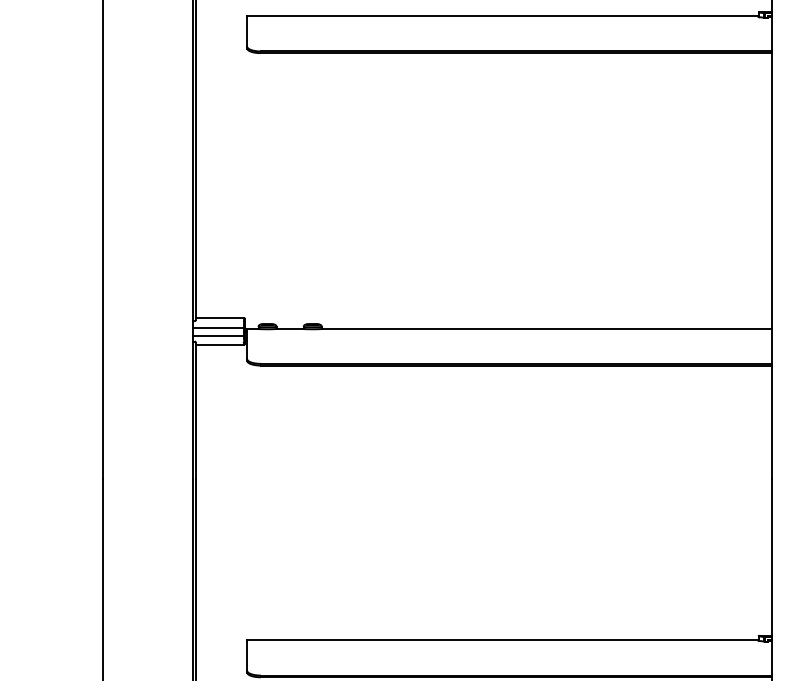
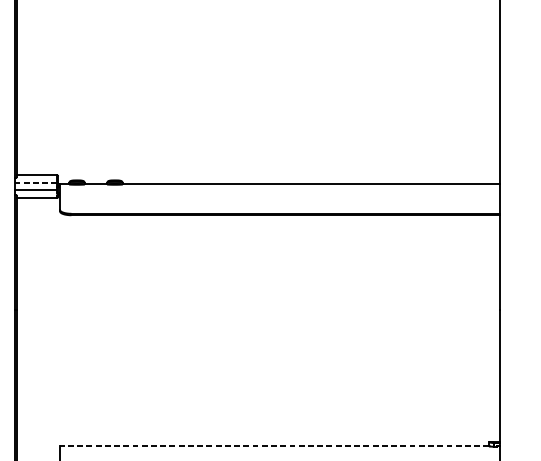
line: (218, 327) -> (35, 183), solid -> dashed
line: (503, 640) -> (275, 446), solid -> dashed

